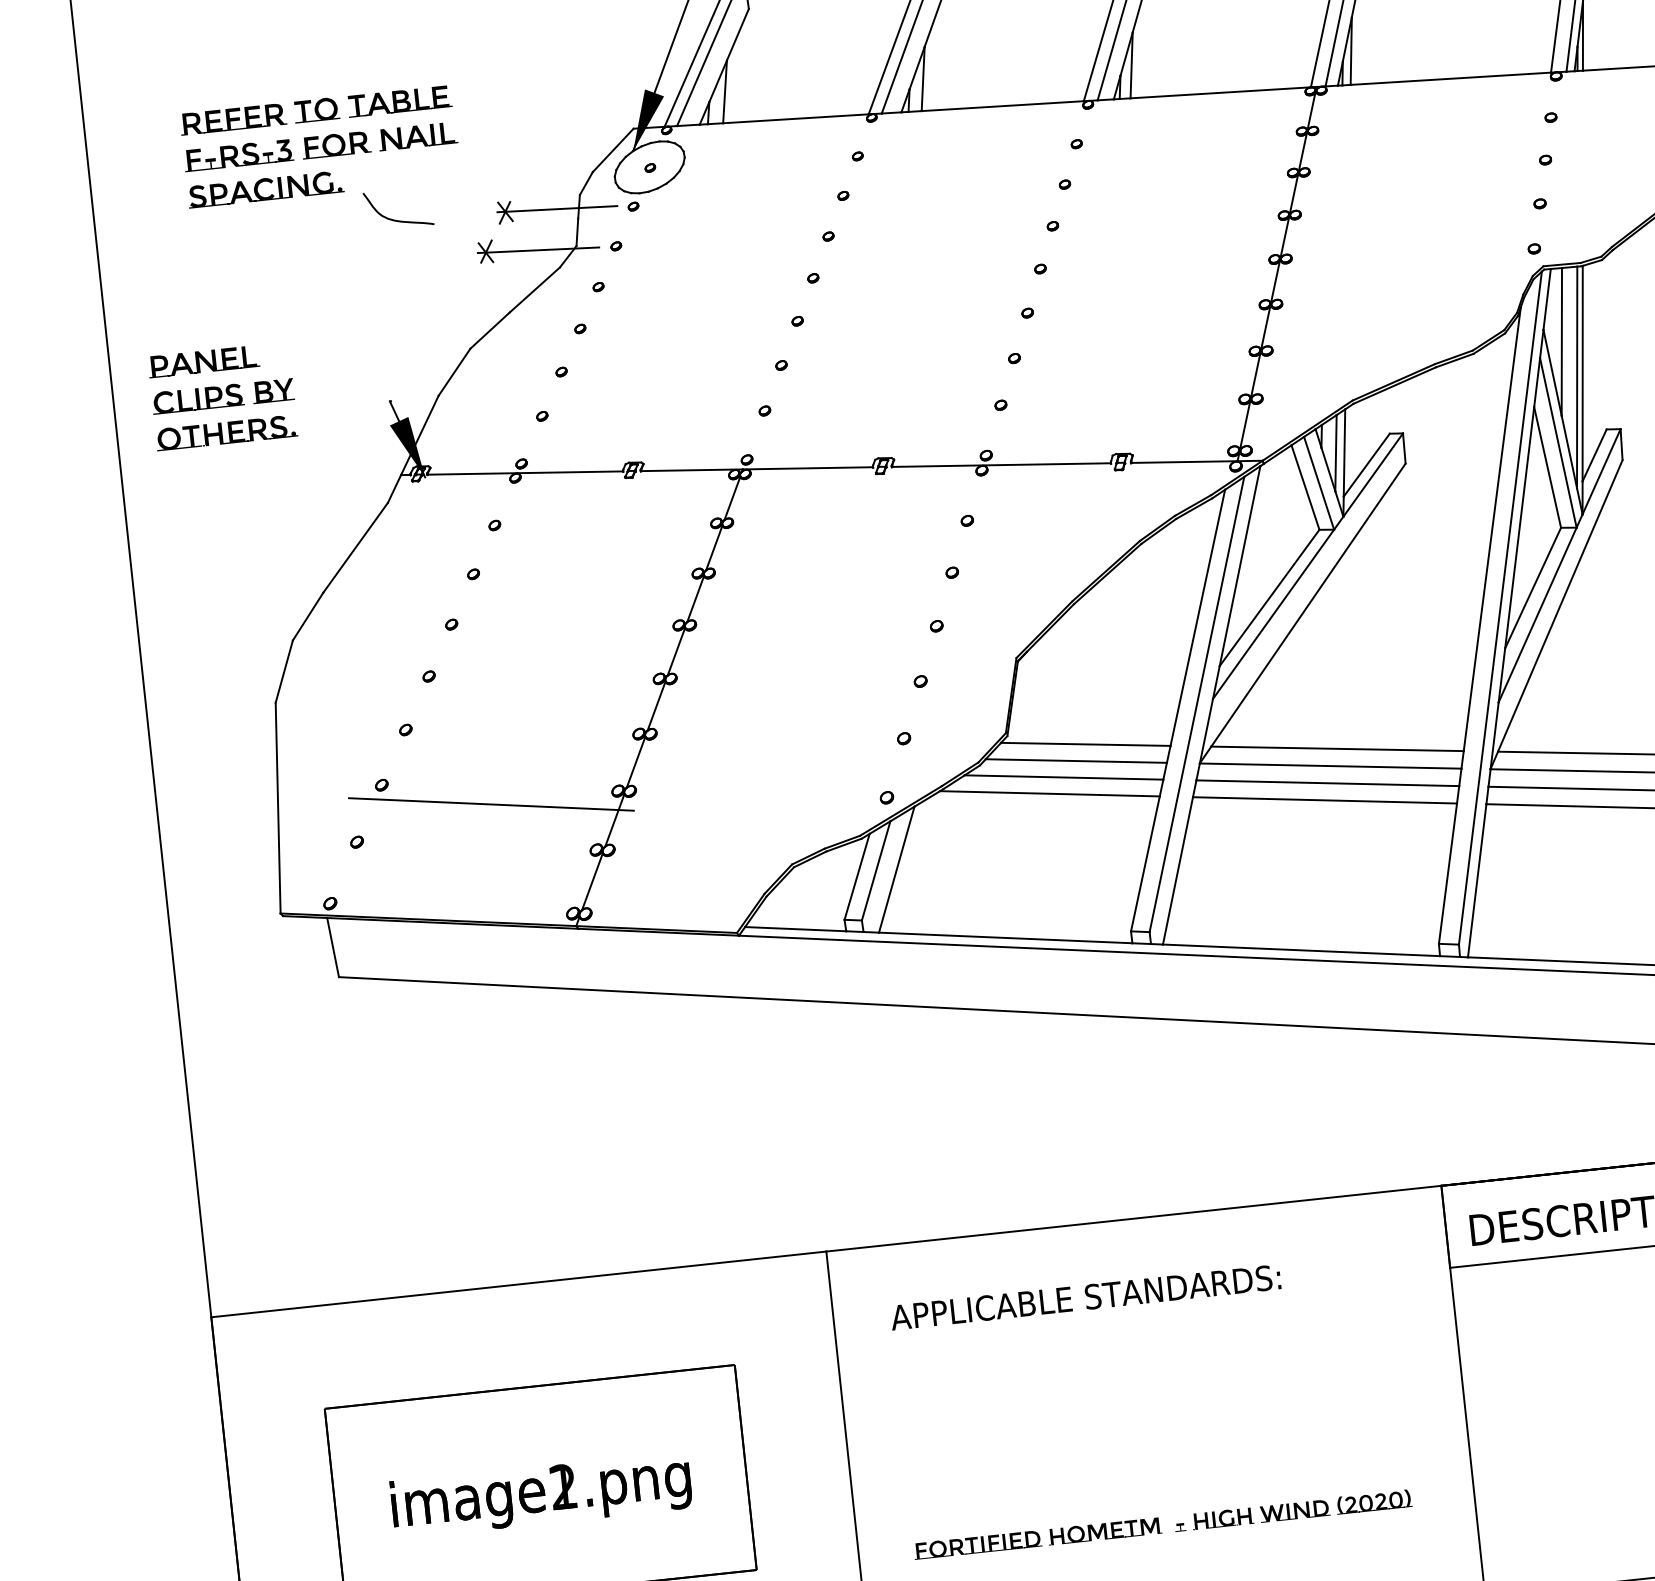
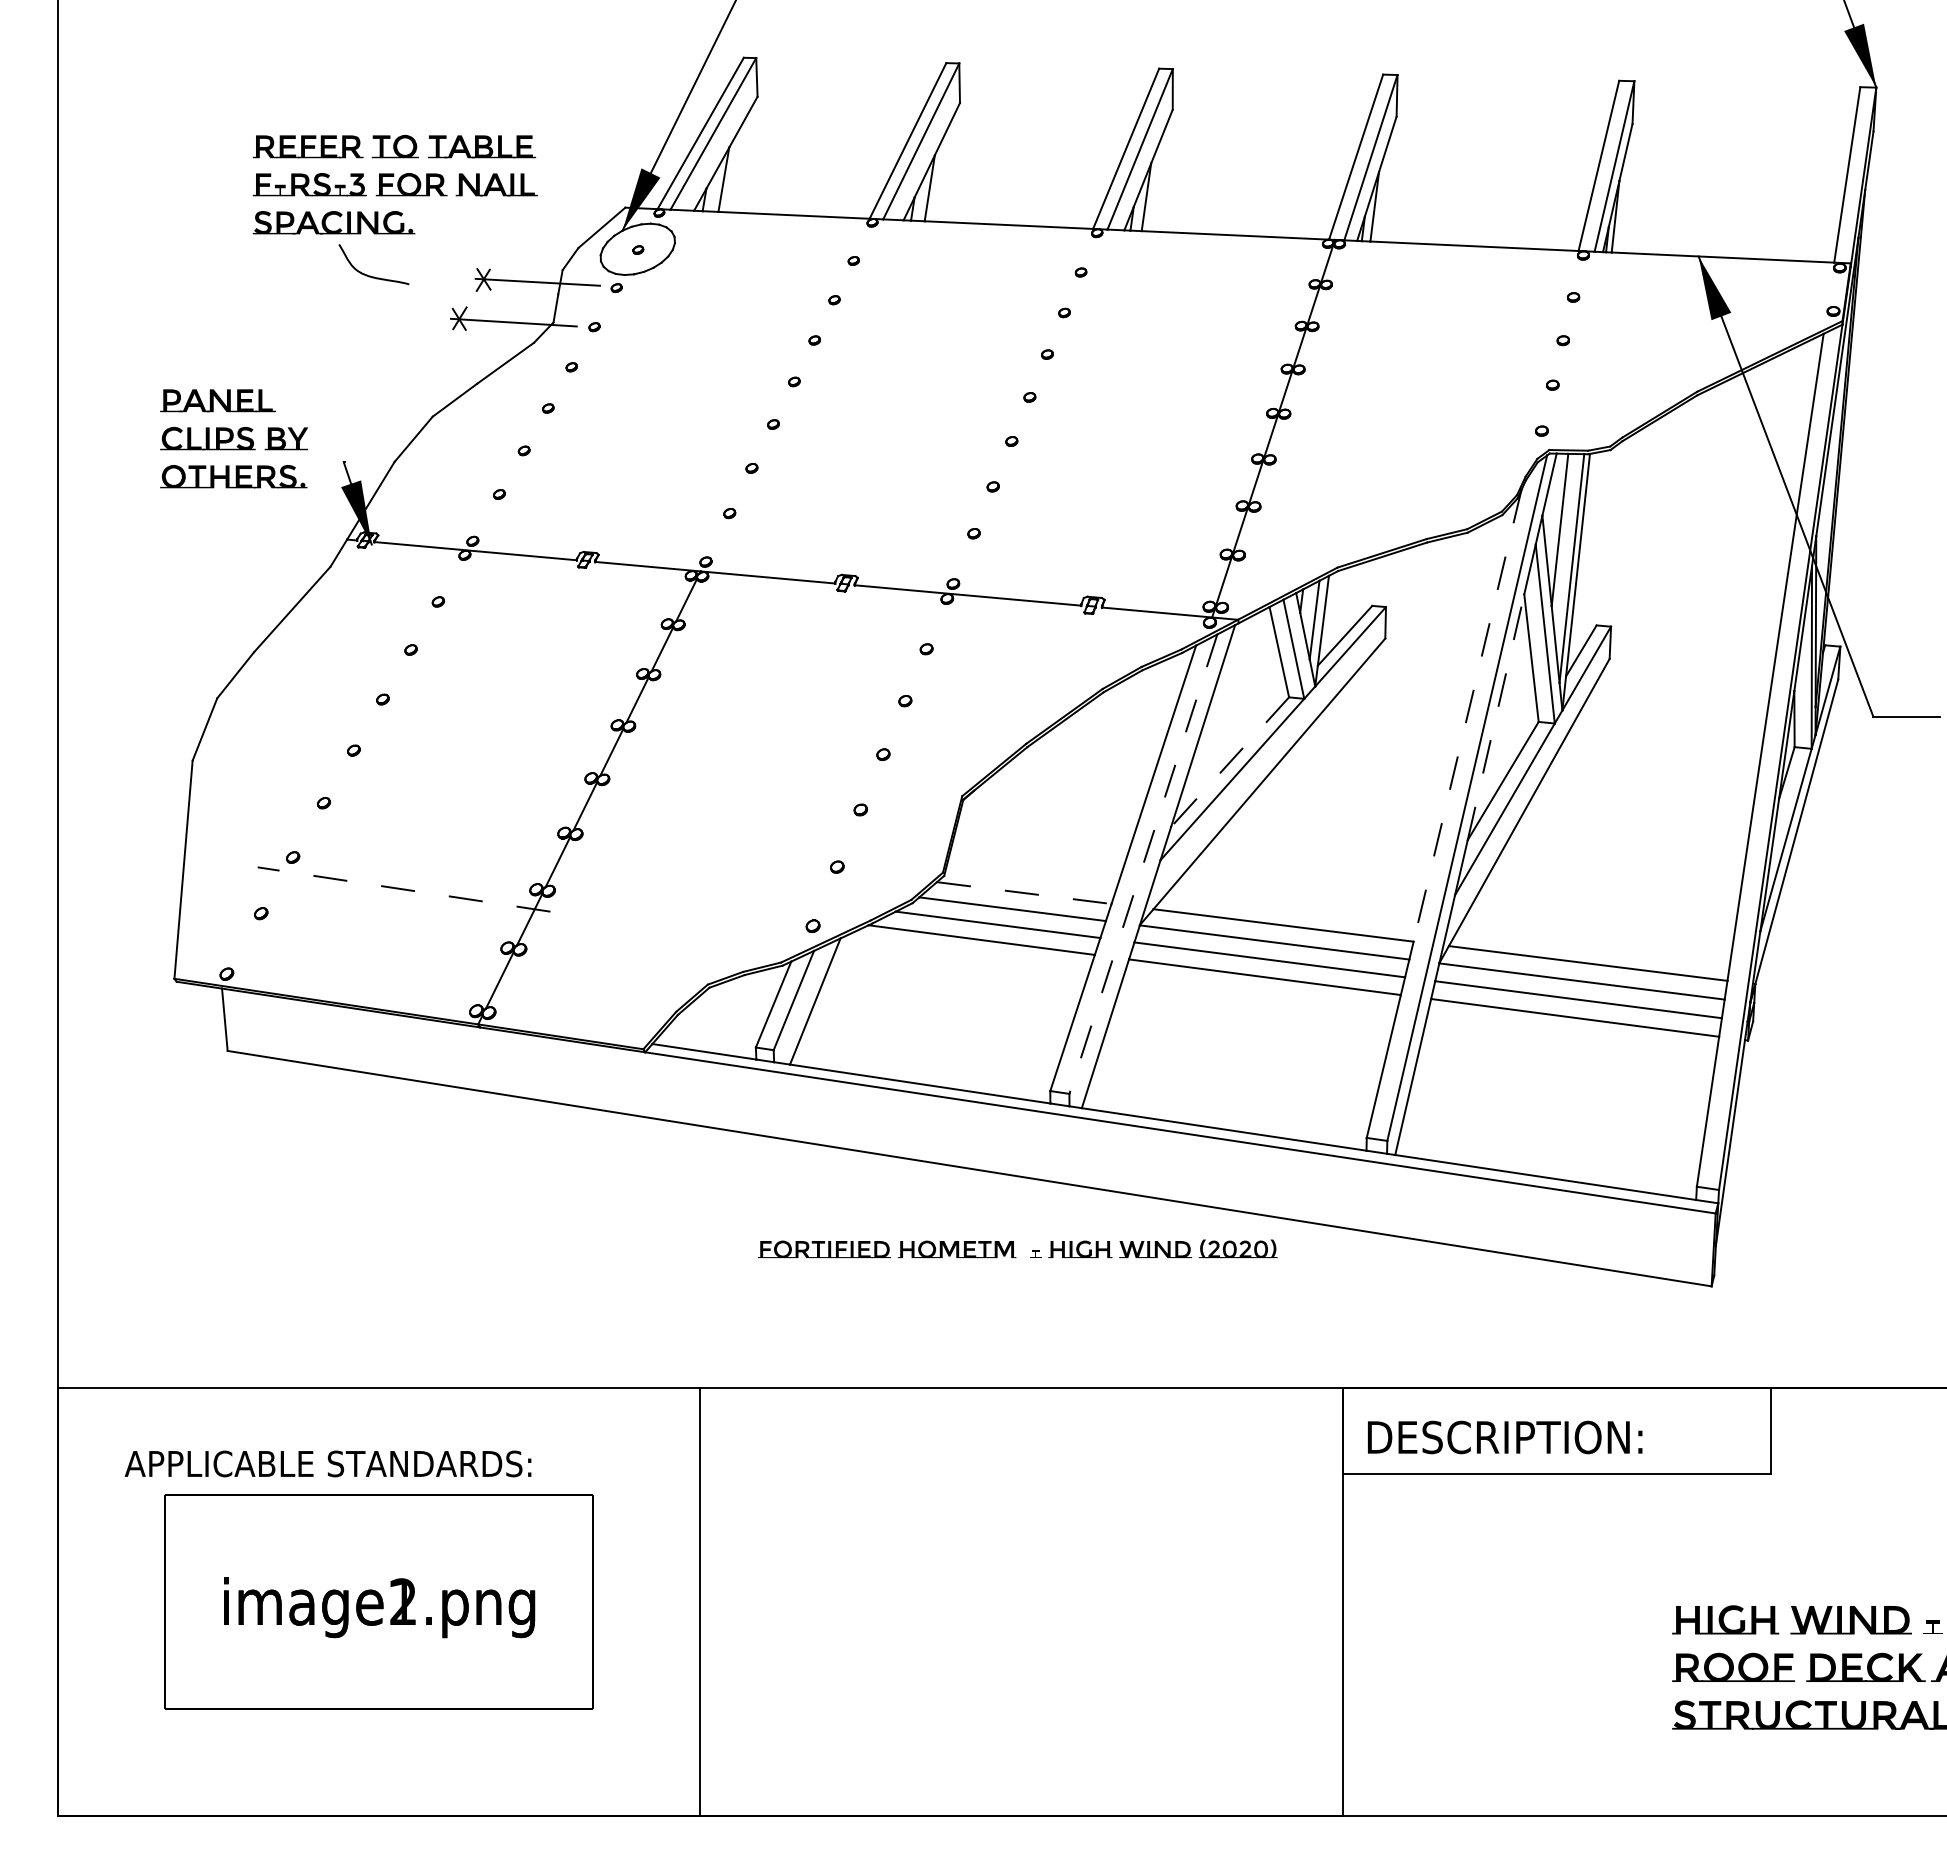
text: (319, 146) -> (394, 184), moved
text: (223, 396) -> (234, 438), moved
line: (1520, 526) -> (1496, 716), solid -> dashed
line: (1492, 529) -> (1467, 716), solid -> dashed
line: (1270, 598) -> (1230, 762), solid -> dashed
line: (1197, 704) -> (1143, 864), solid -> dashed
line: (1086, 744) -> (1024, 893), solid -> dashed
line: (490, 804) -> (403, 889), solid -> dashed
text: (1085, 1297) -> (327, 1463), moved
text: (1162, 1524) -> (1017, 1248), moved

